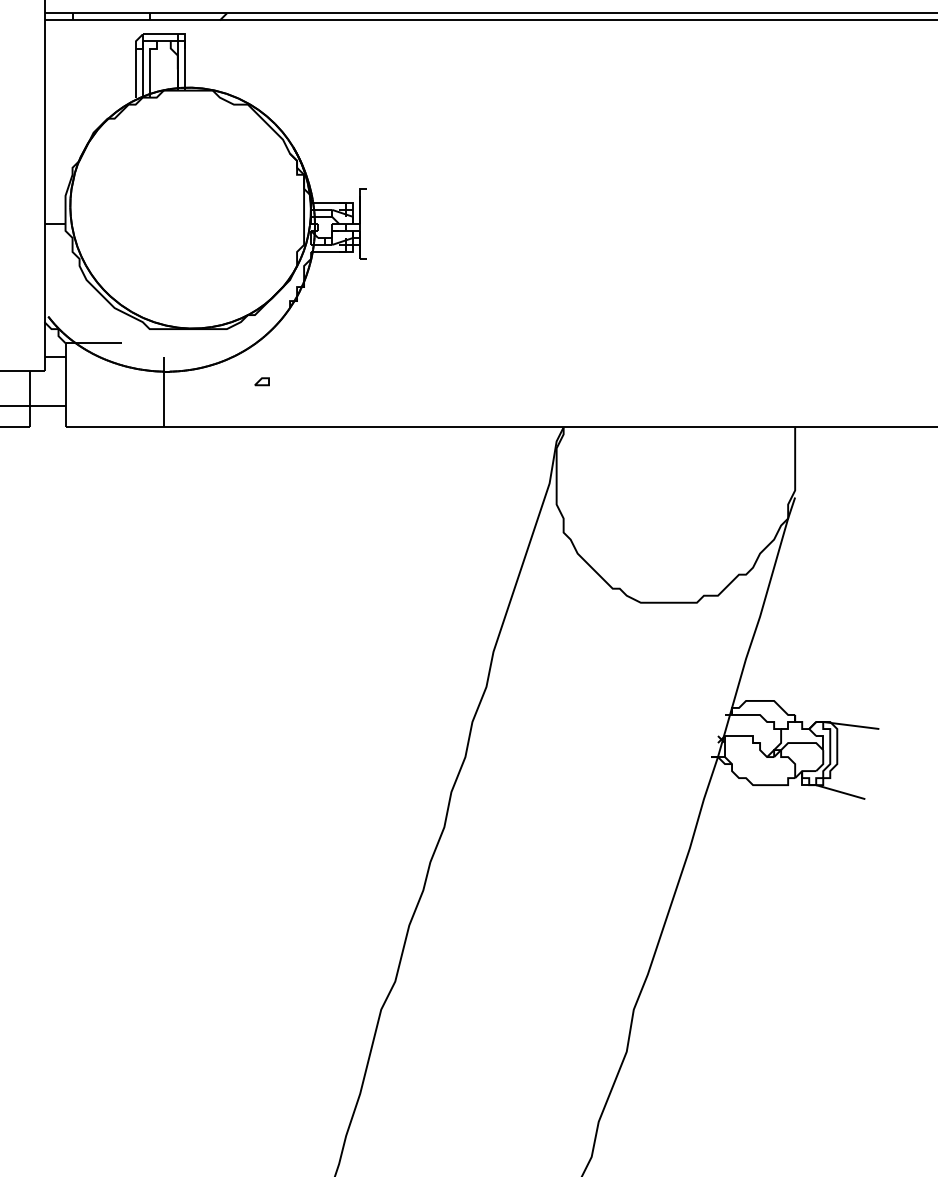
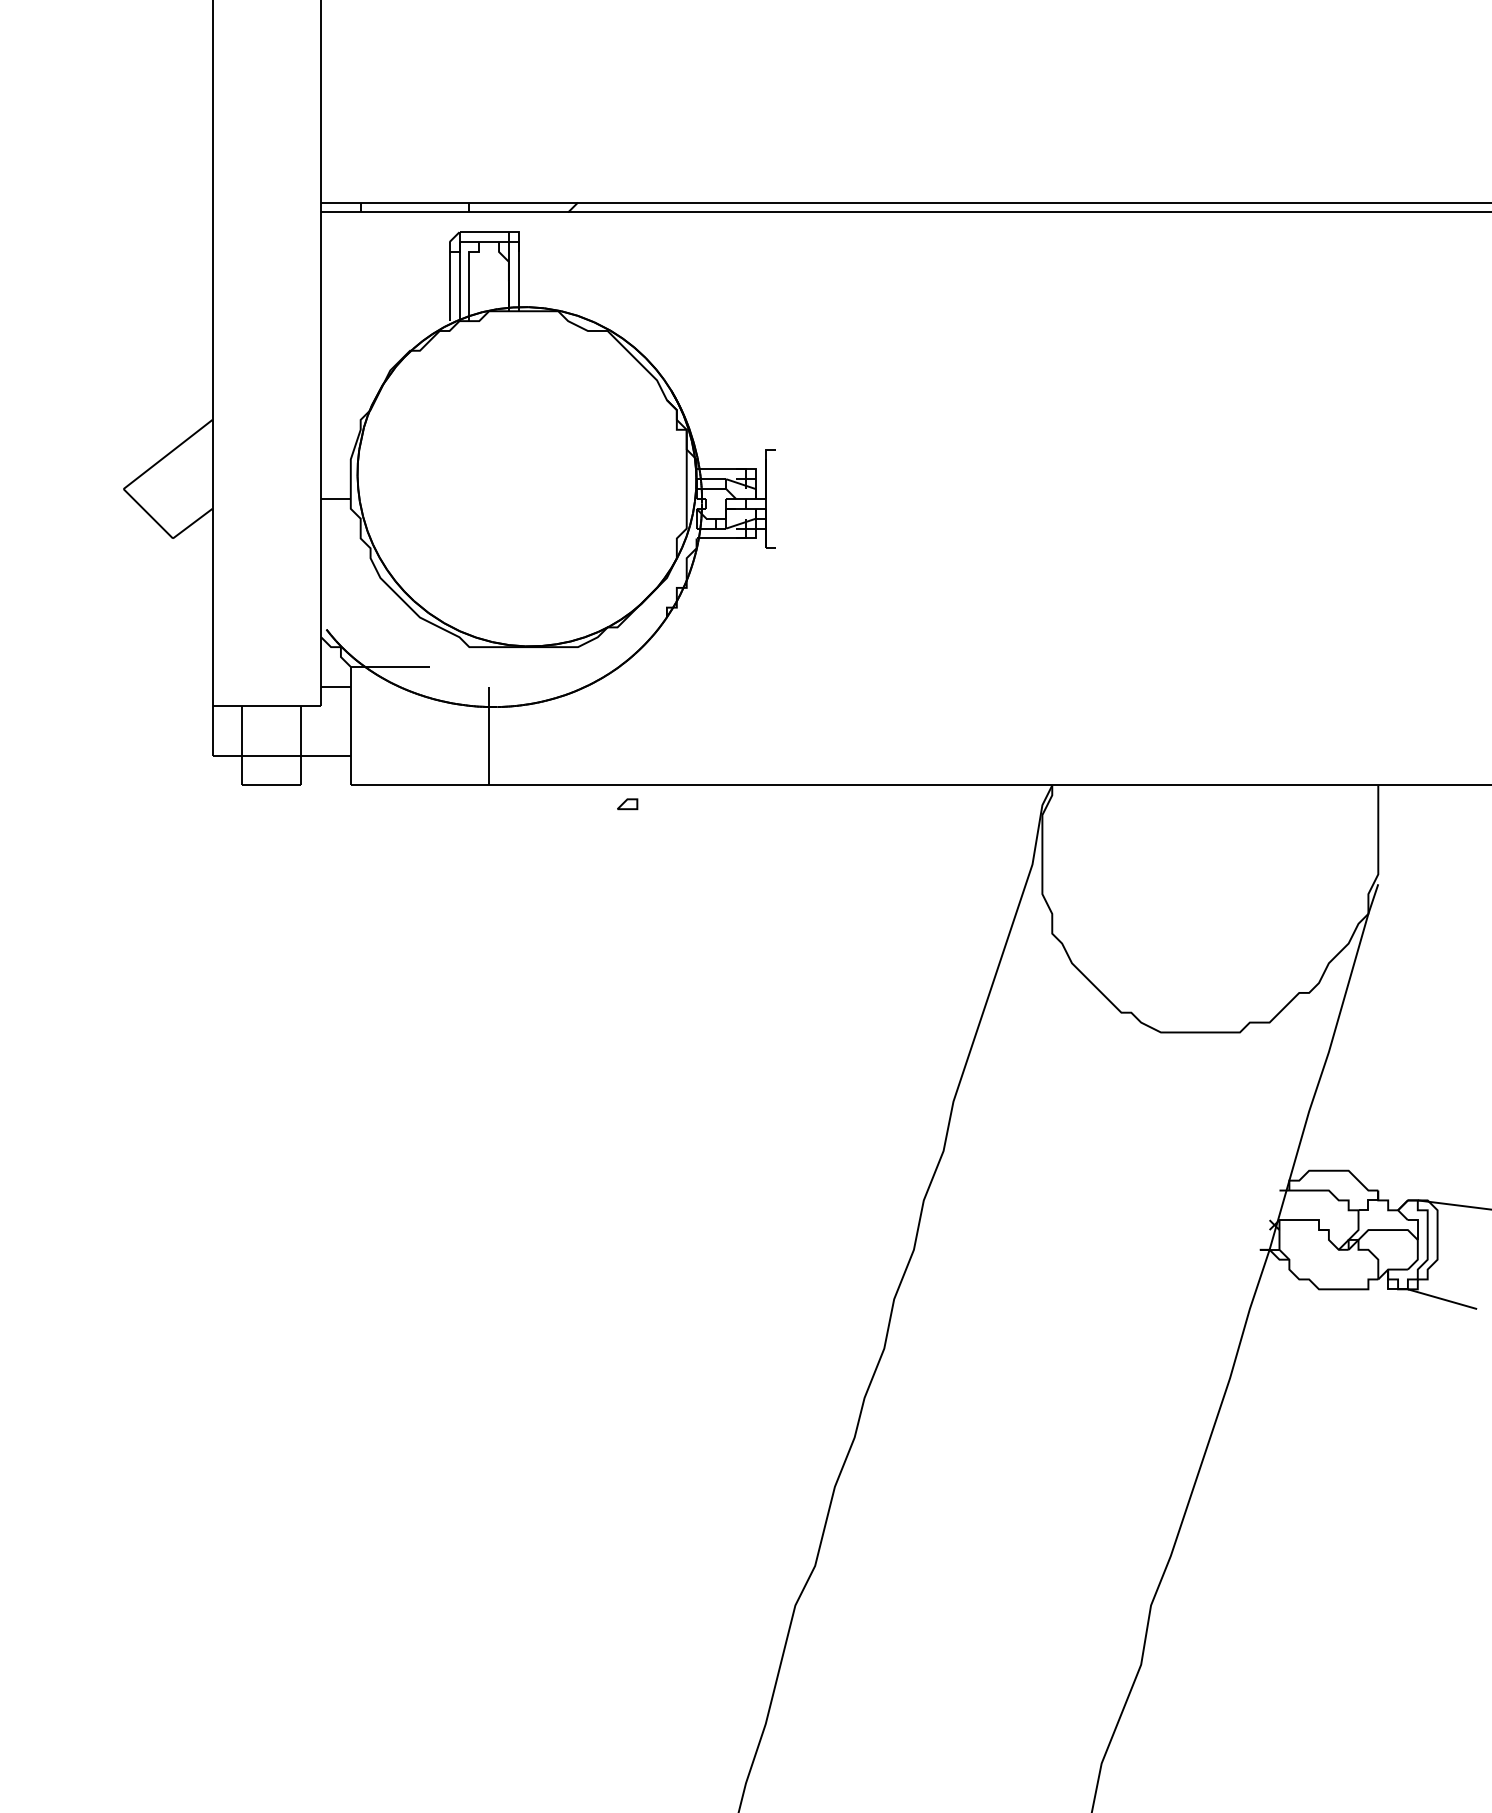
part: (262, 381) -> (627, 804), moved

